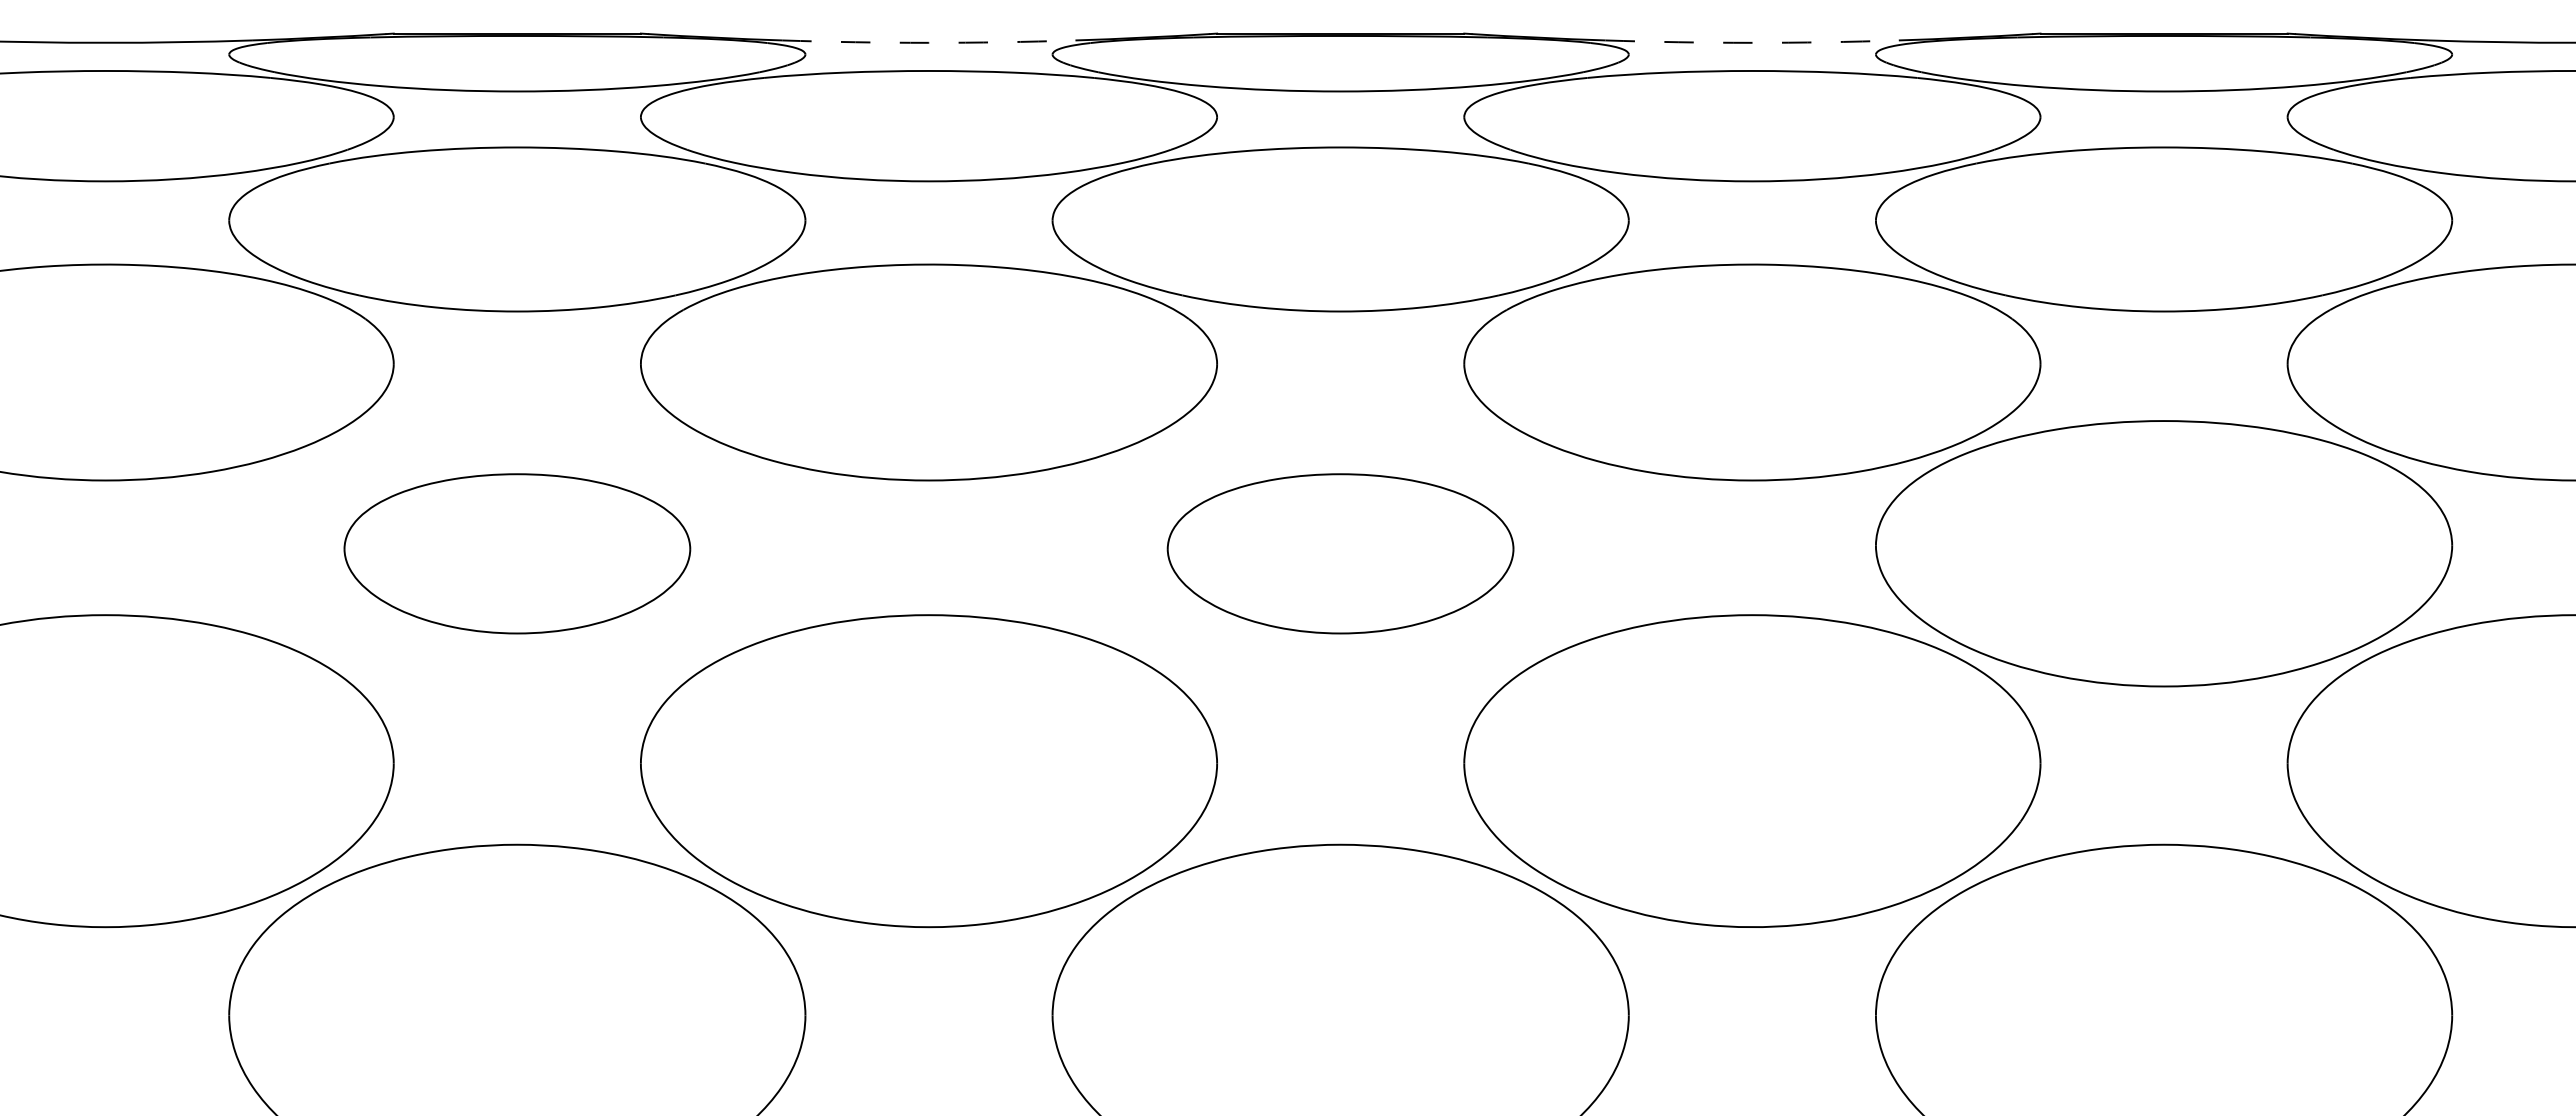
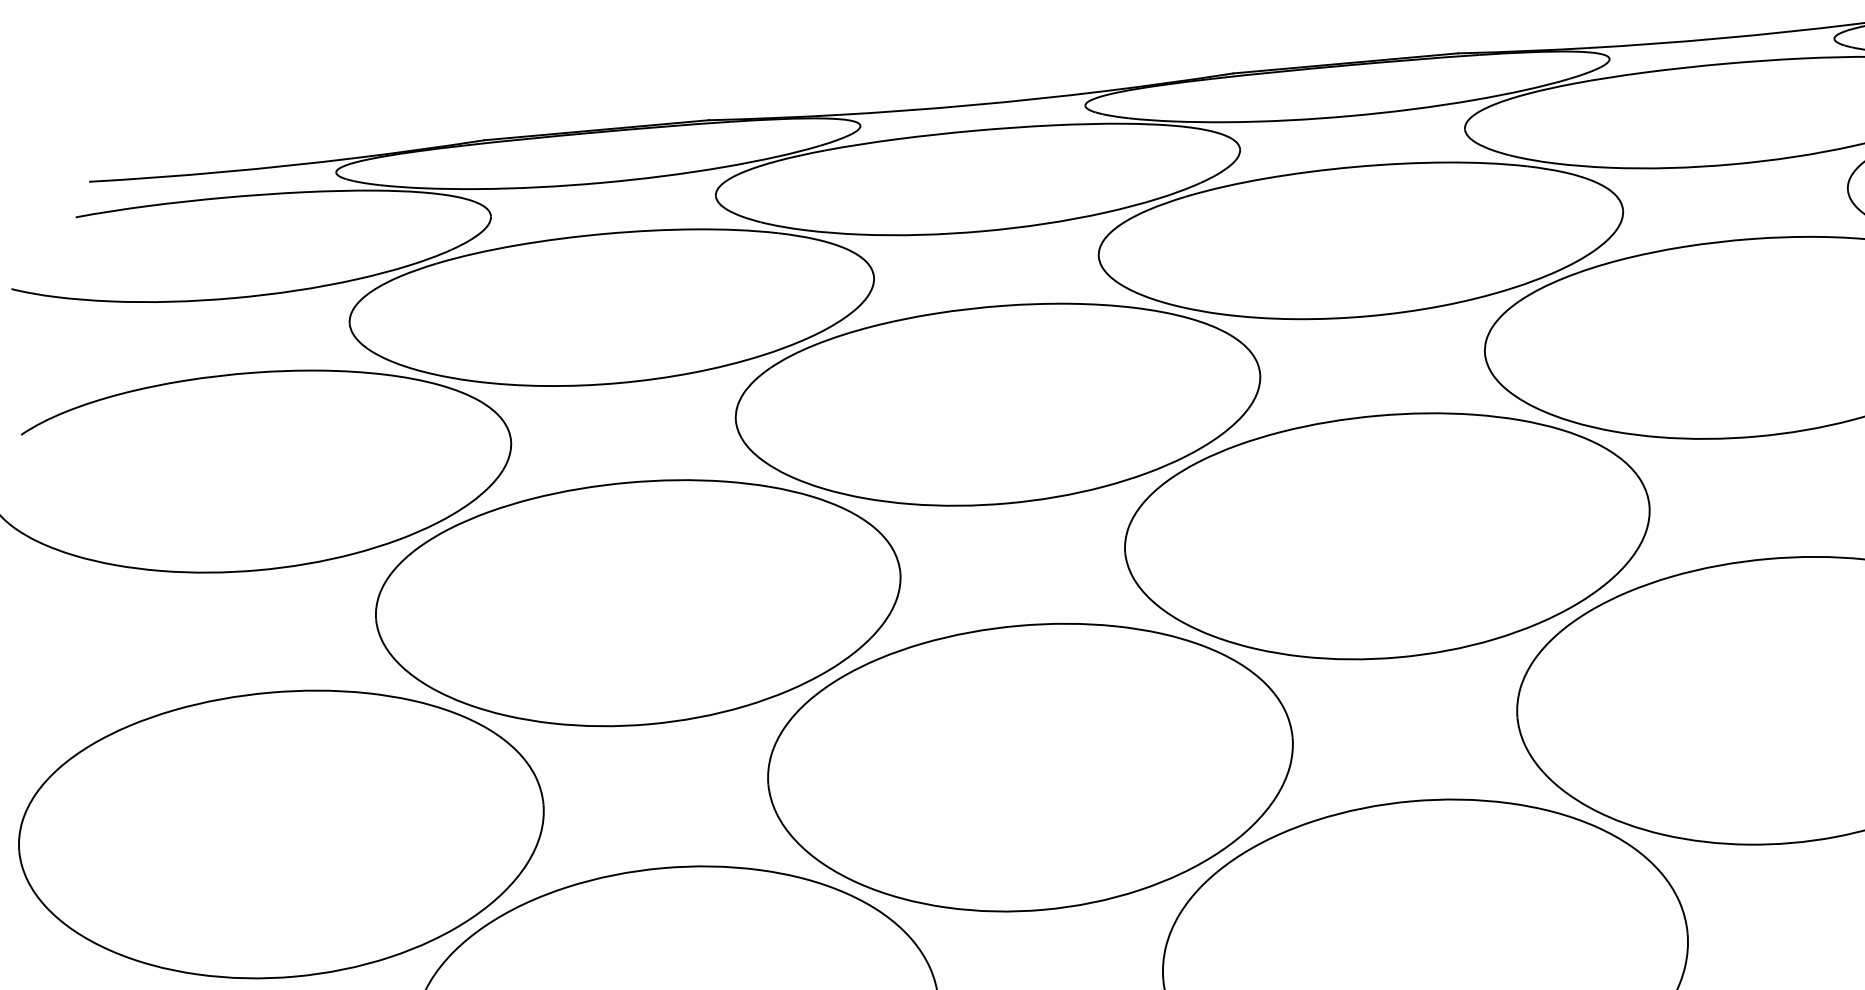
arc: (928, 42) -> (971, 104), dashed -> solid
arc: (1752, 42) -> (1721, 38), dashed -> solid
part: (517, 553) -> (639, 603), size x1.67
part: (1340, 553) -> (1387, 536), size x1.67

